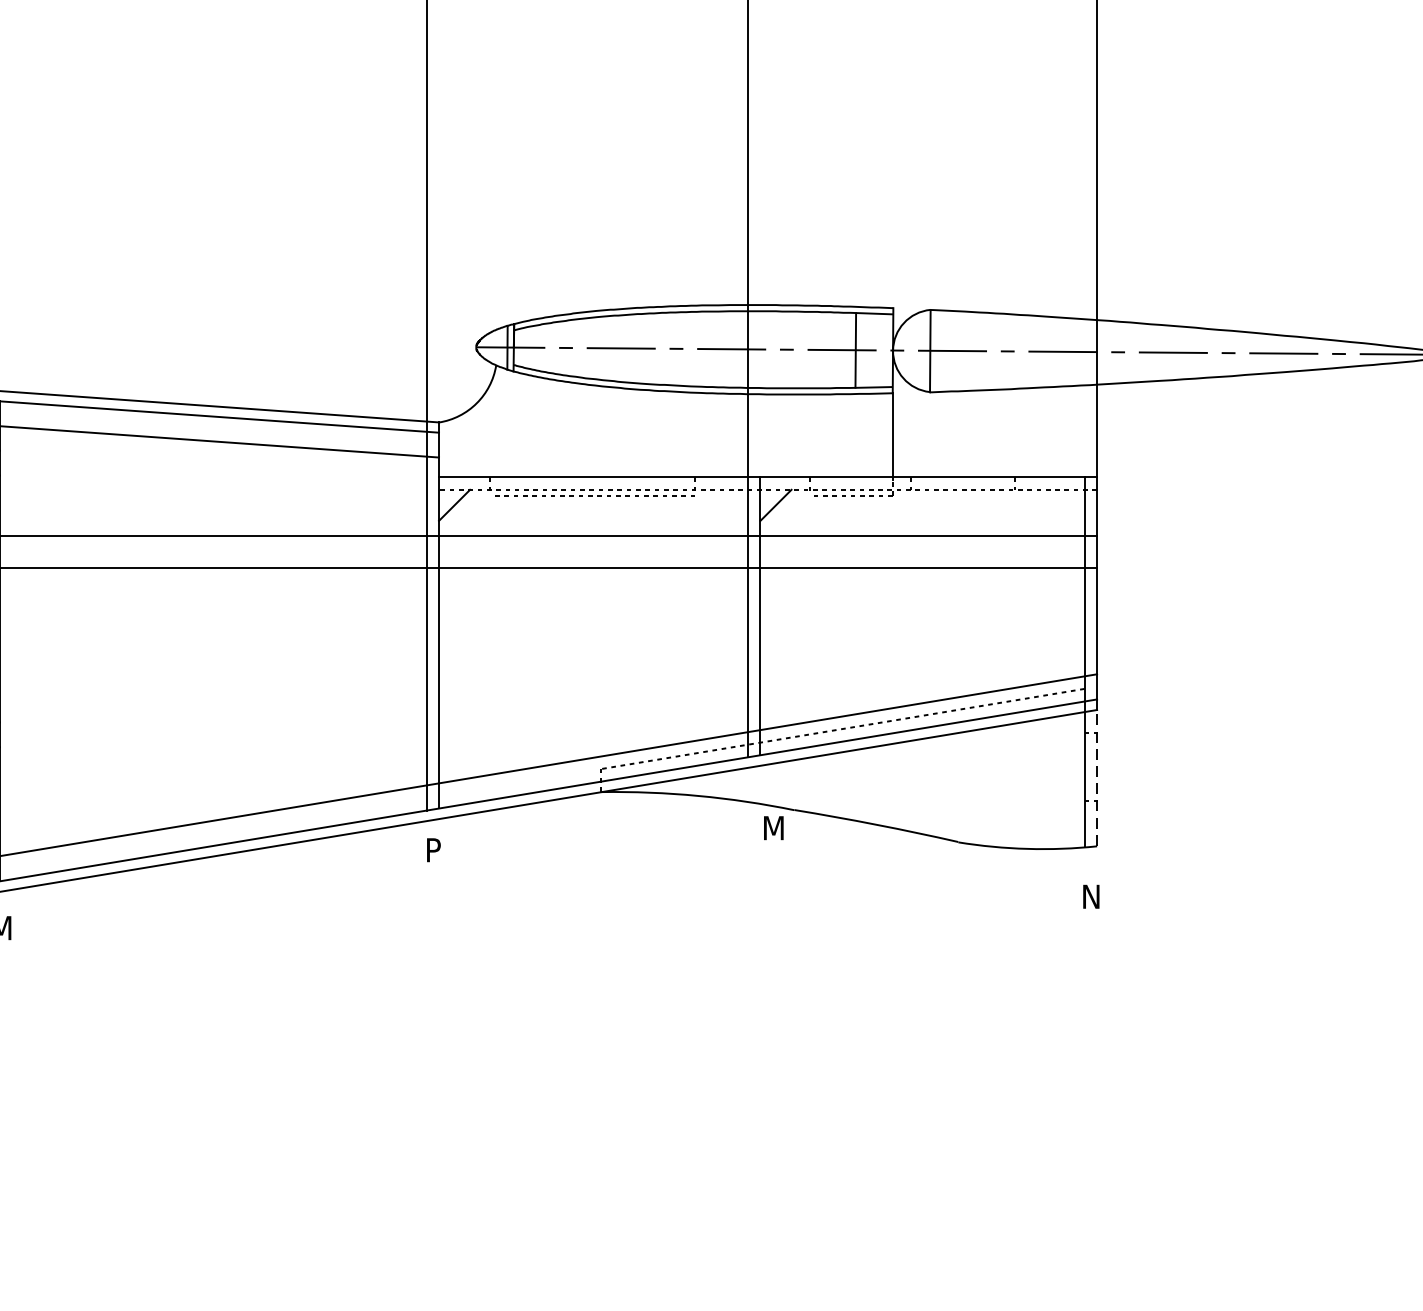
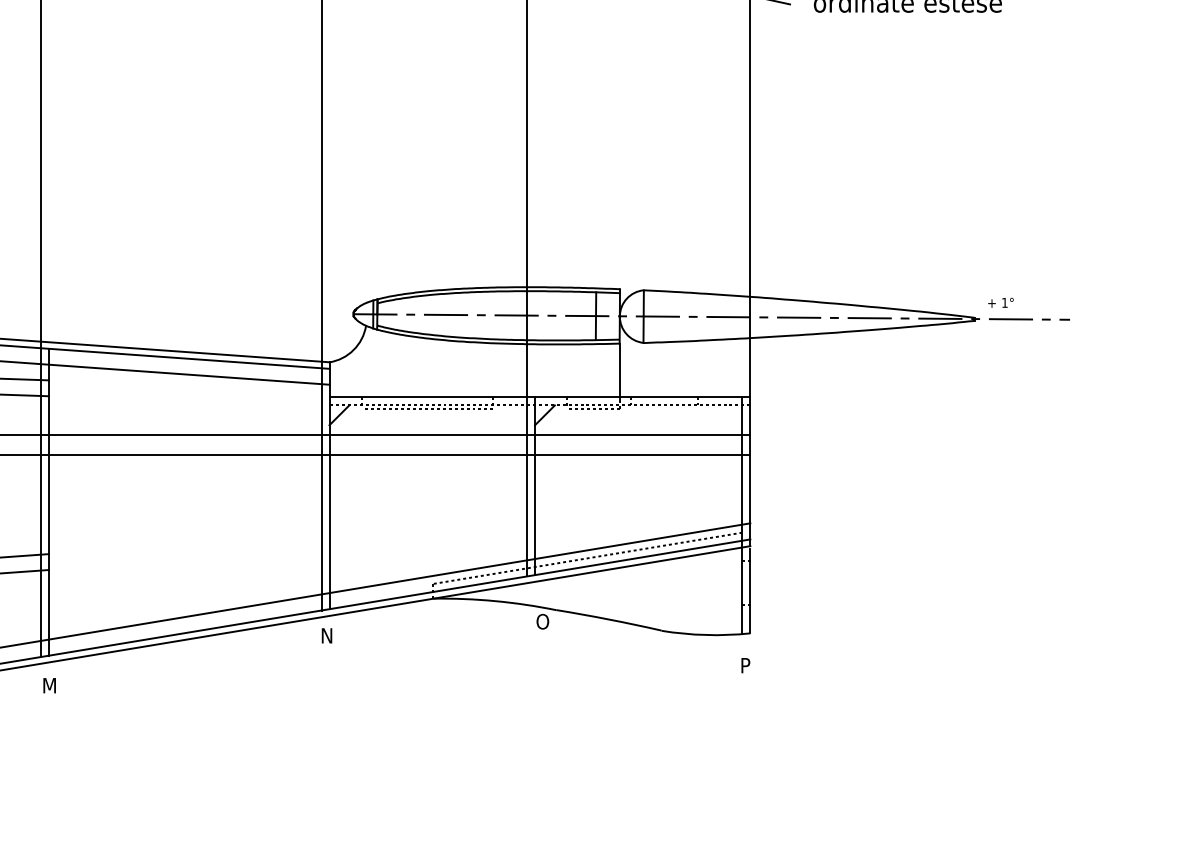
line: (1097, 780) -> (750, 591), dashed -> solid
text: (772, 827) -> (542, 621), M -> O
text: (435, 849) -> (327, 635), P -> N
text: (1092, 896) -> (747, 665), N -> P

